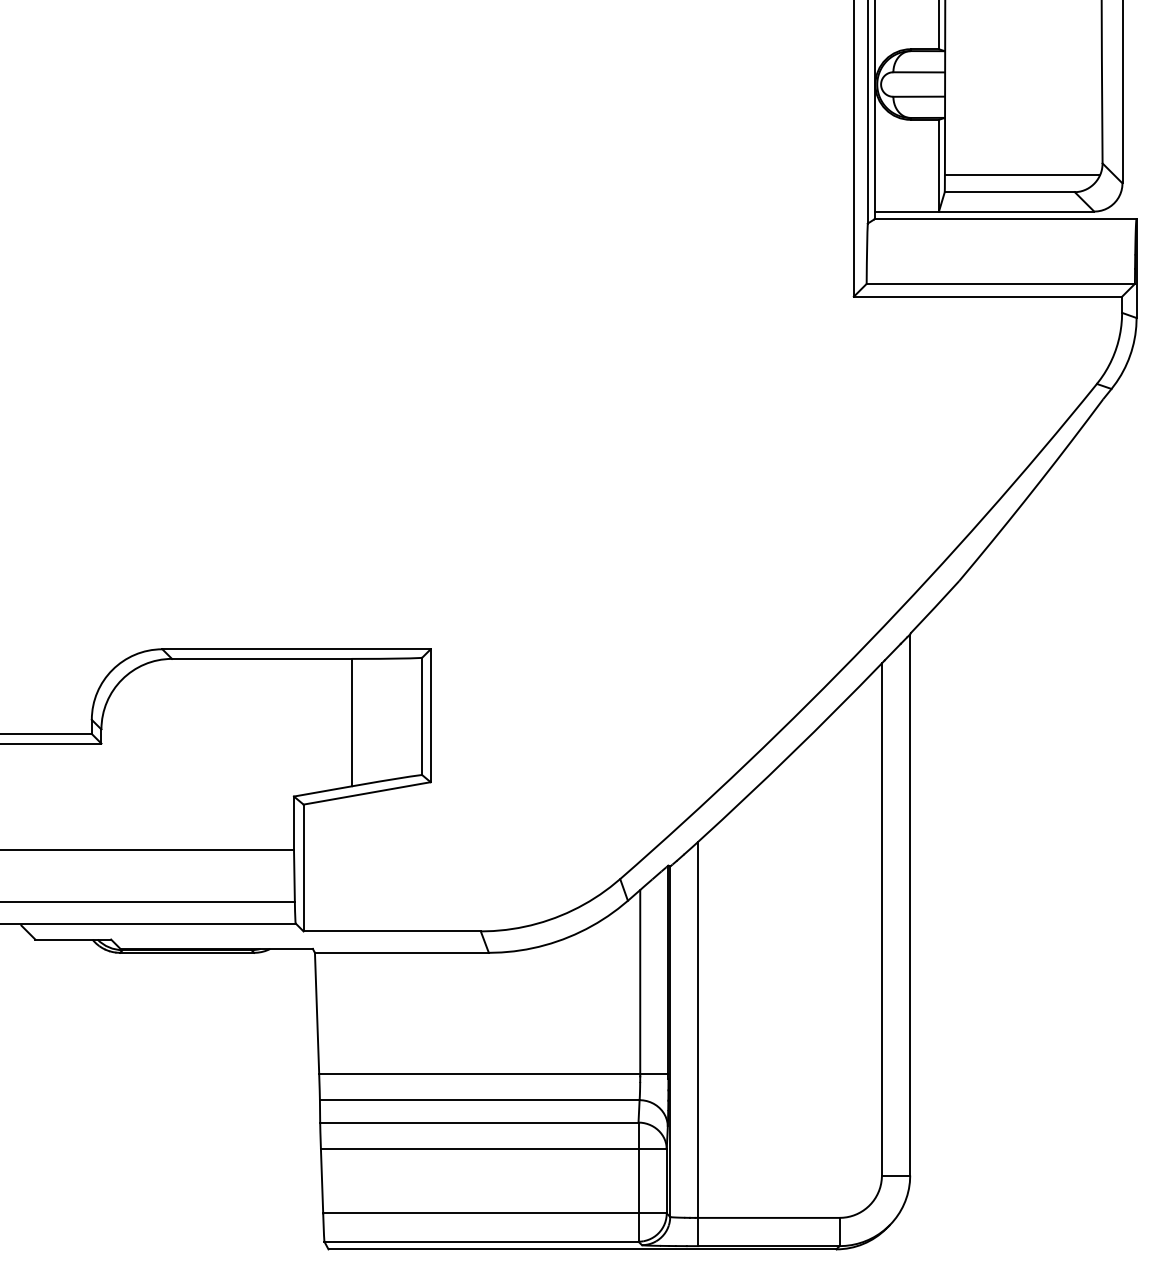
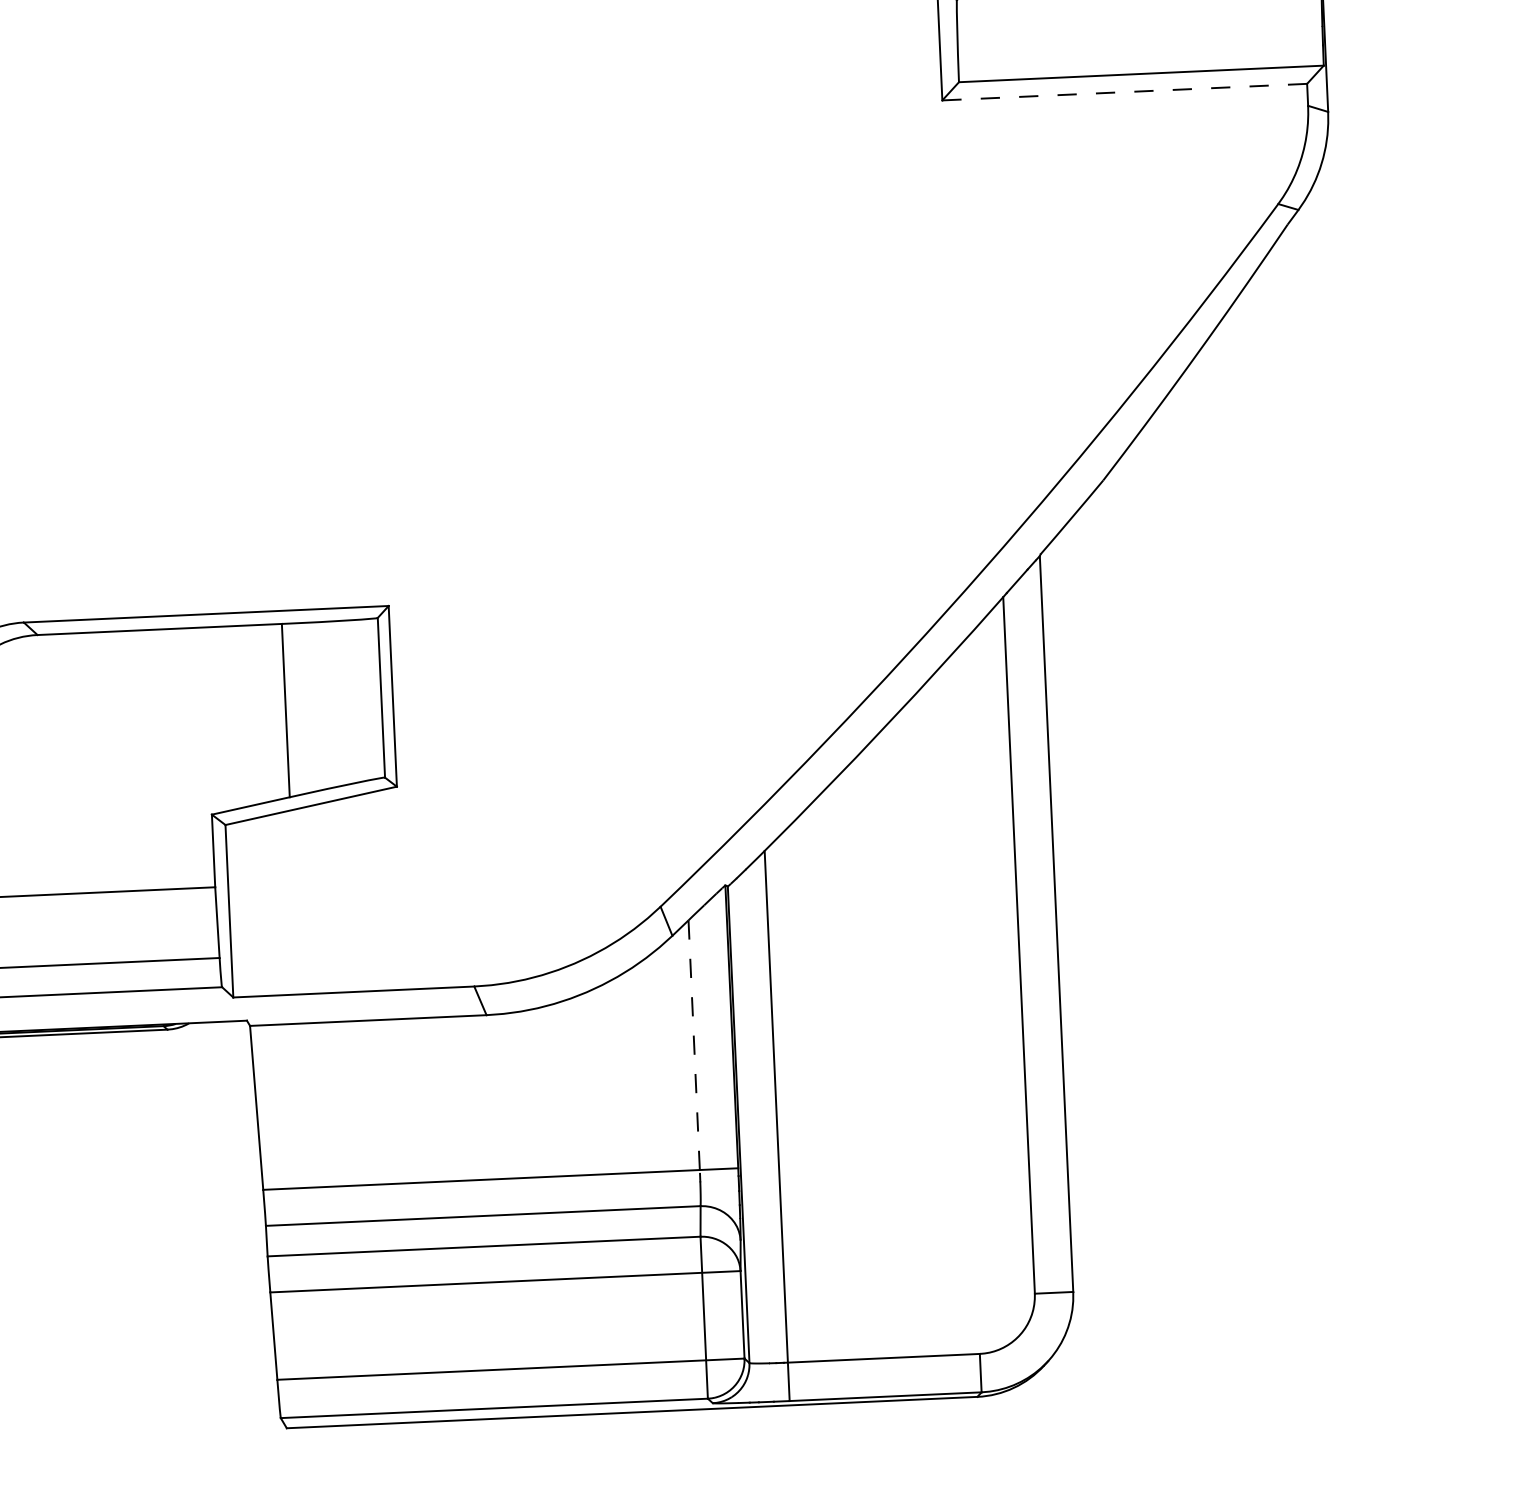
line: (987, 296) -> (1124, 91), solid -> dashed
line: (640, 983) -> (694, 1047), solid -> dashed

